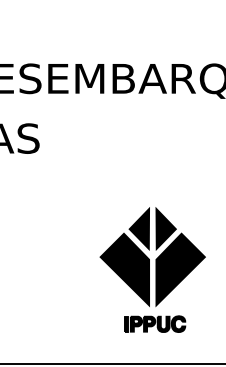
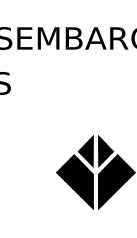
part: (155, 323) -> (97, 222), removed

